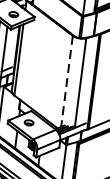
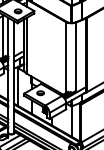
line: (66, 81) -> (65, 57), dashed -> solid

